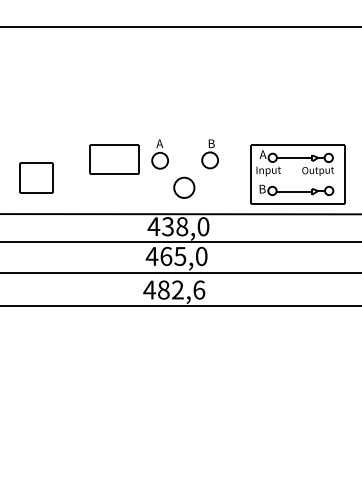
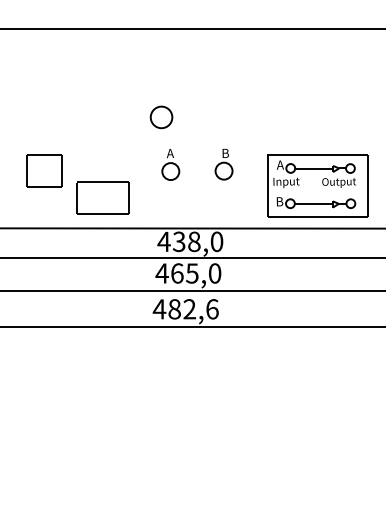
part: (113, 158) -> (102, 197), moved
part: (35, 177) -> (44, 170), moved
part: (184, 187) -> (161, 117), moved

